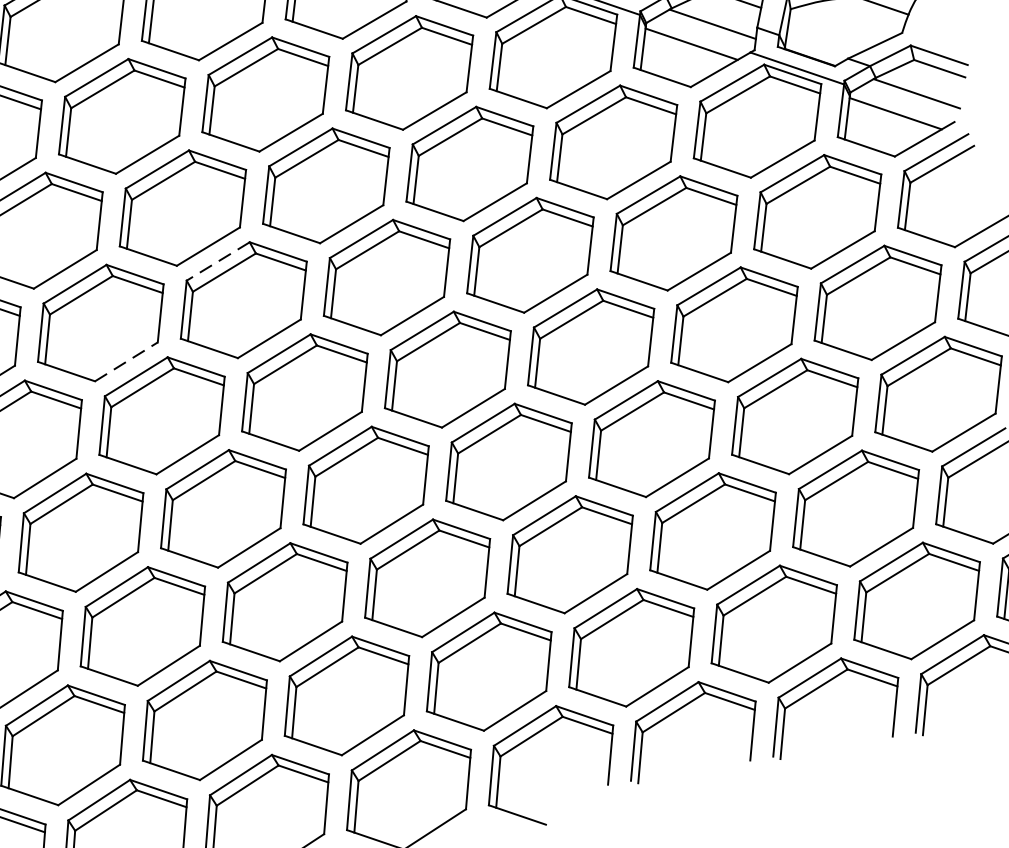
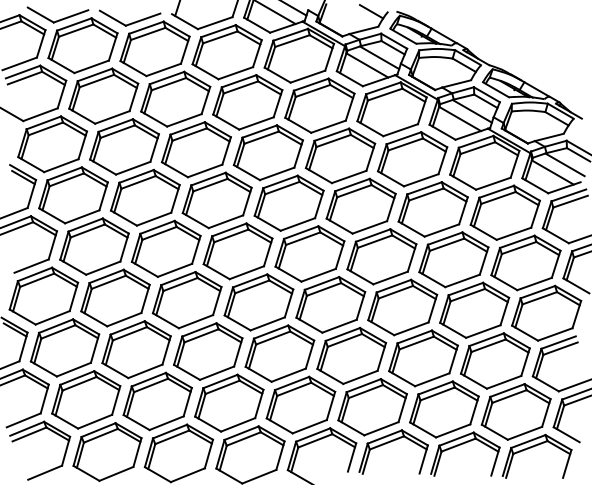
line: (218, 262) -> (208, 179), dashed -> solid
line: (127, 362) -> (154, 219), dashed -> solid

